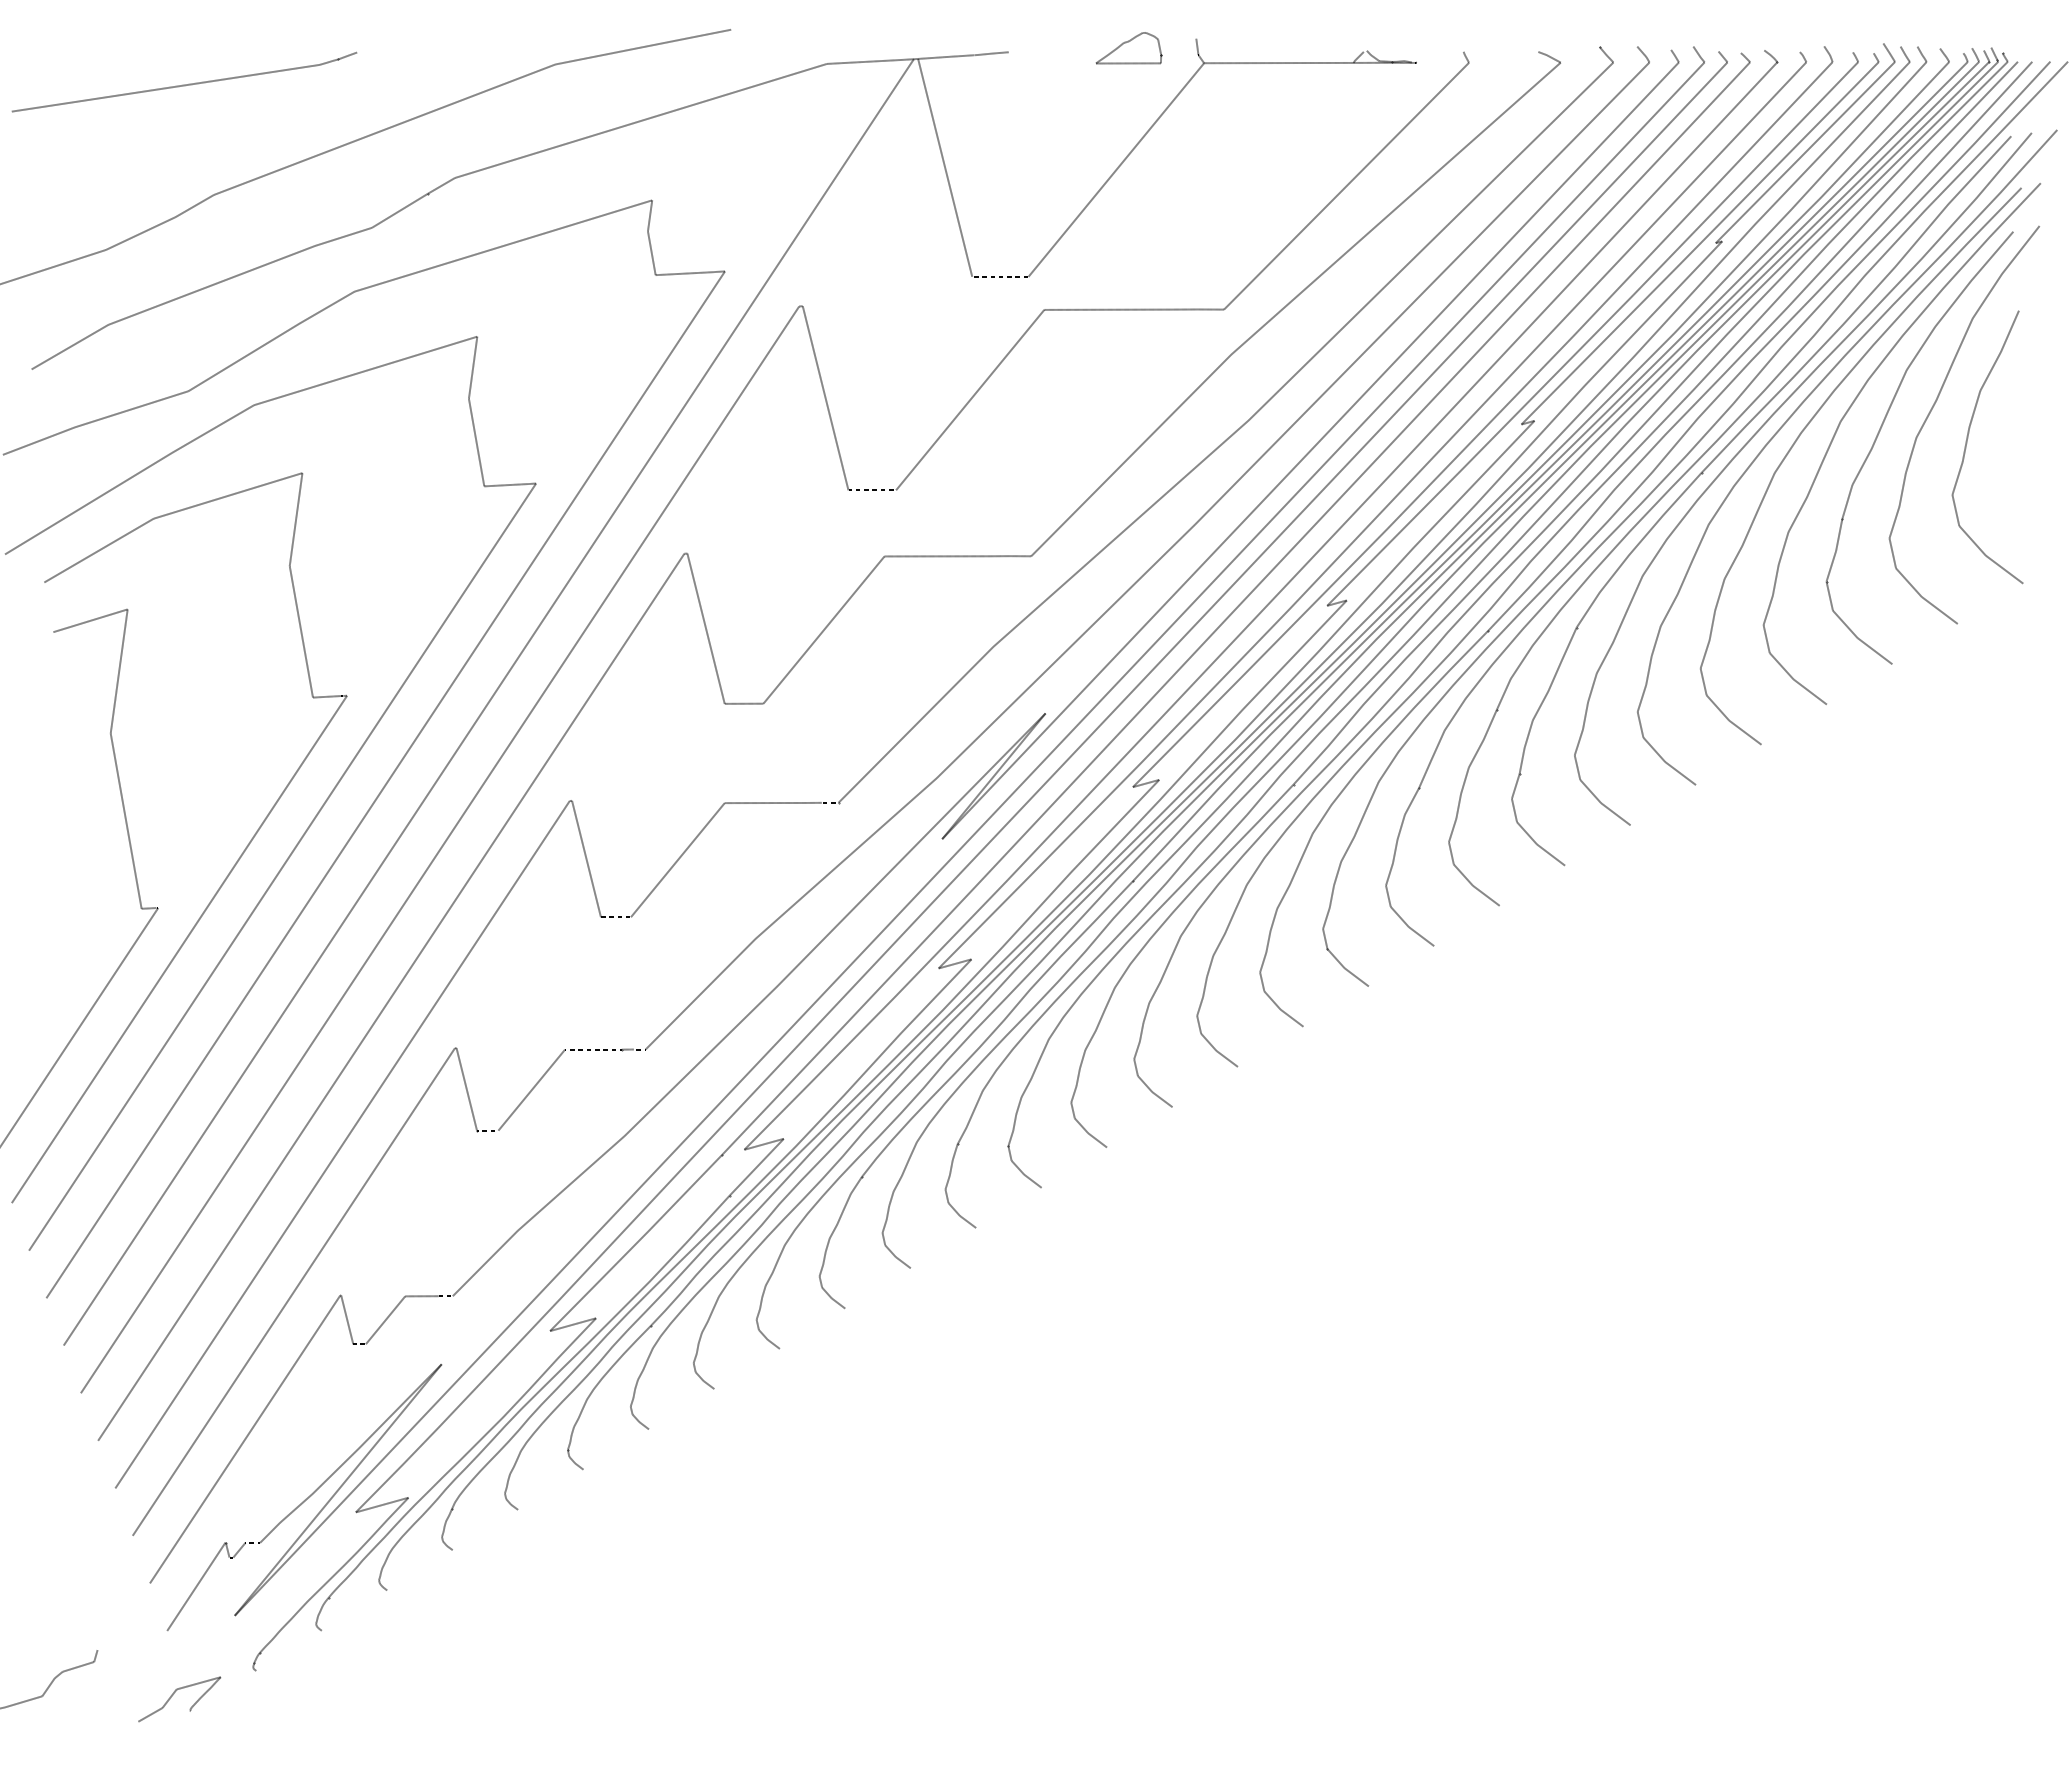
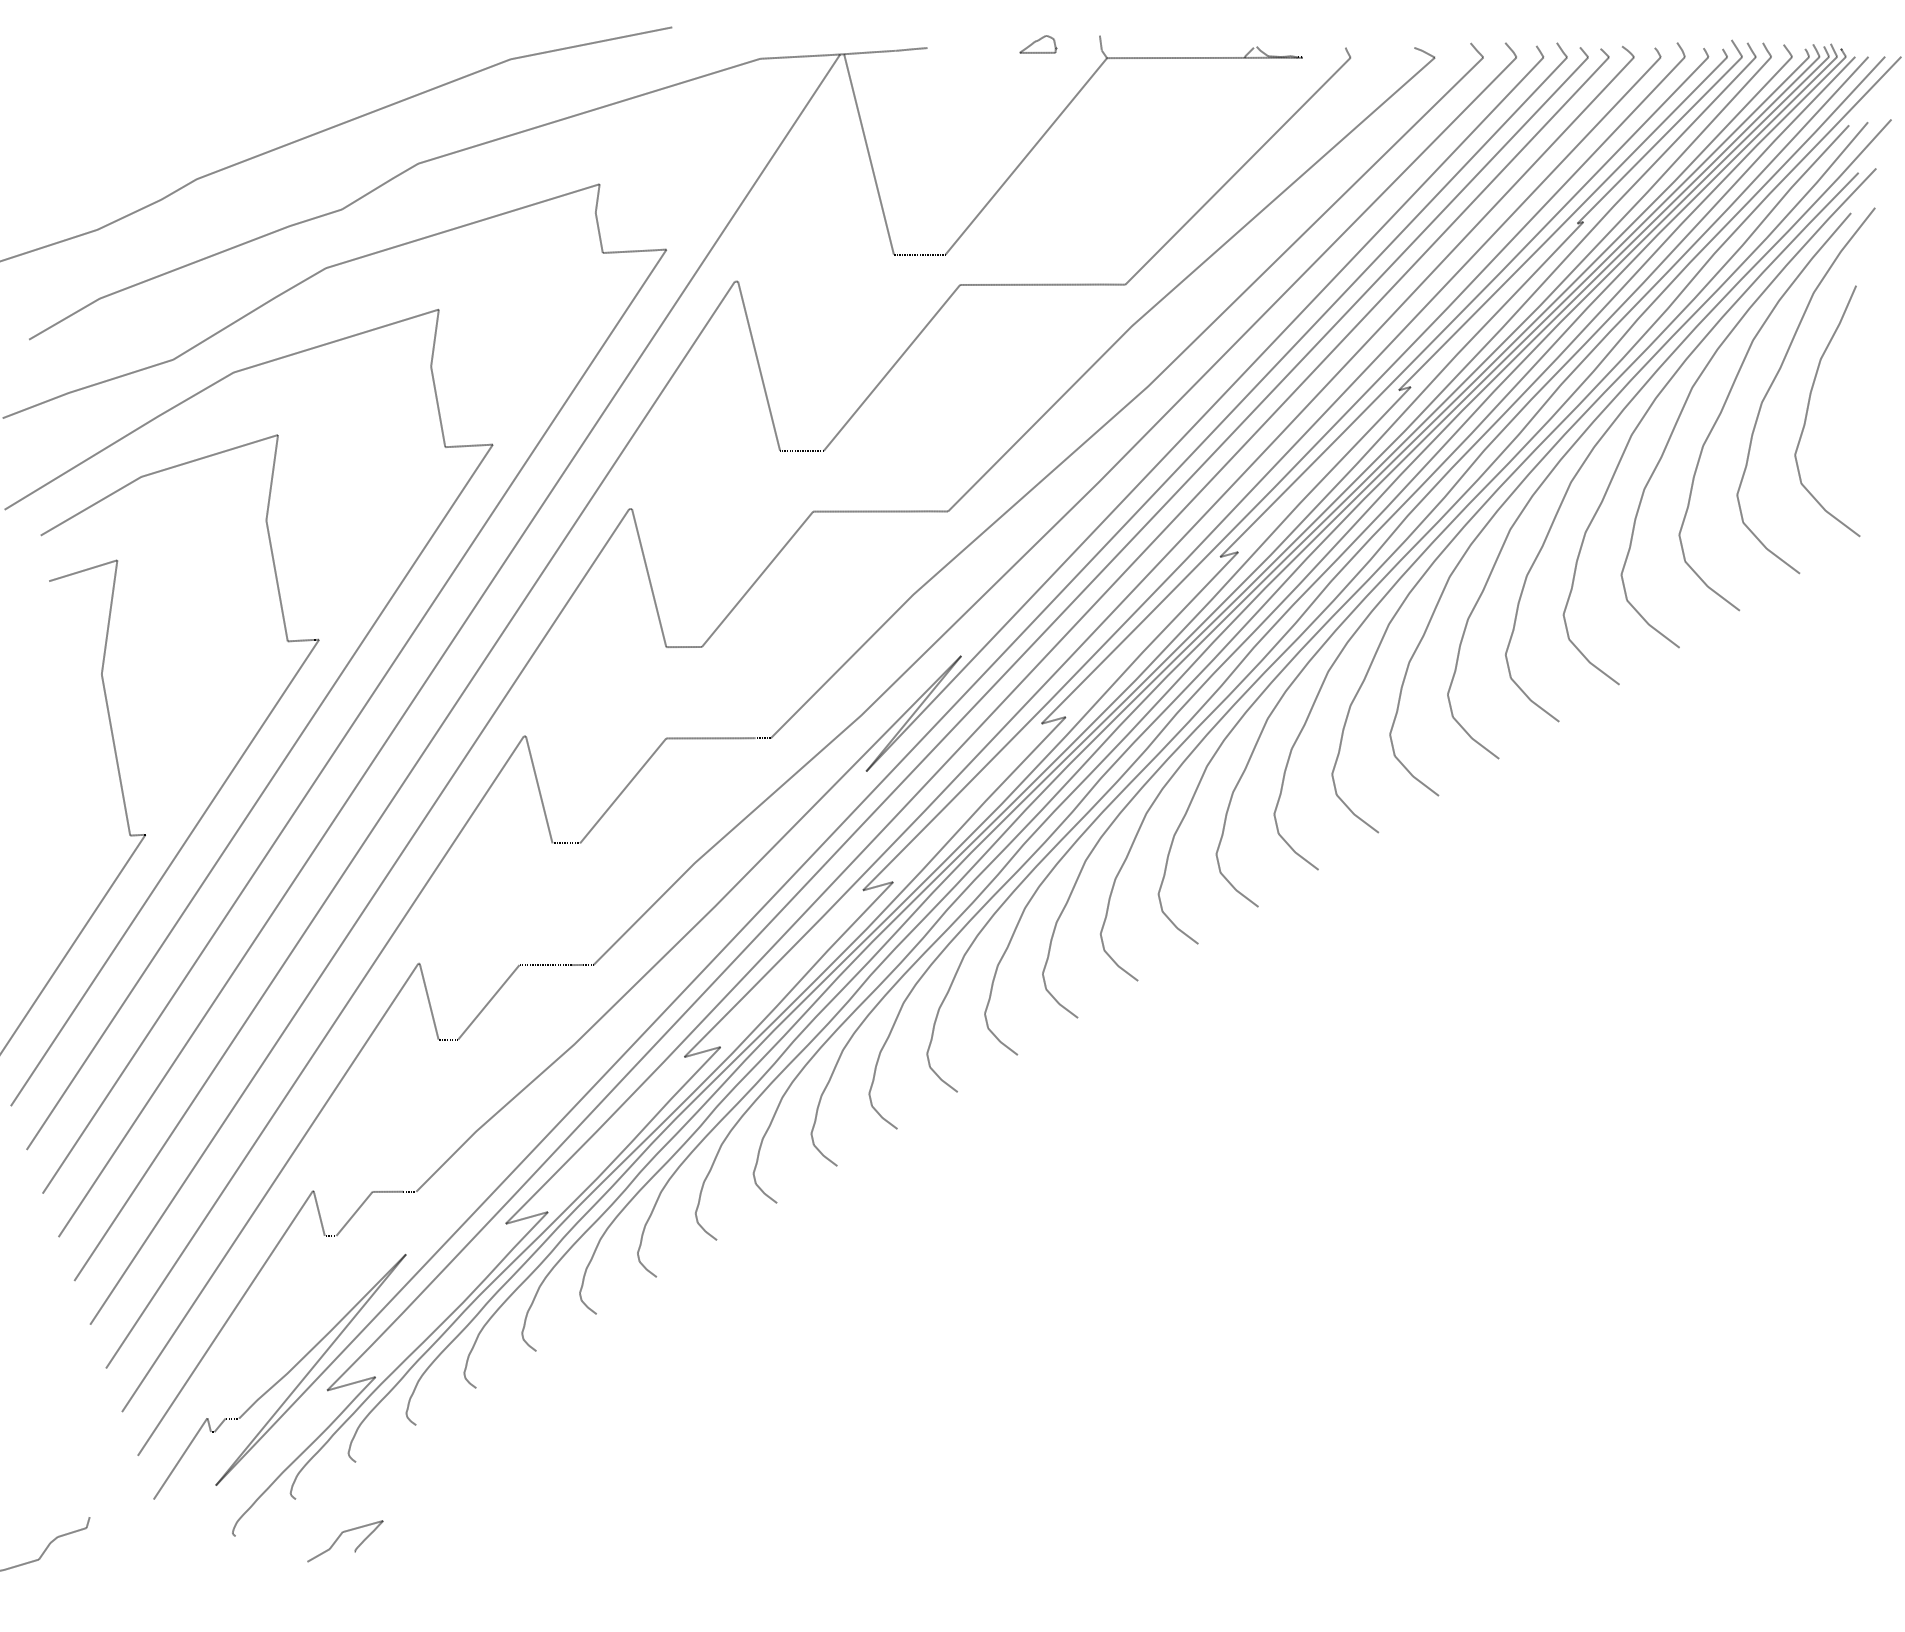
part: (1128, 48) -> (1037, 44), size x0.6
curve: (184, 84) -> (169, 77), removed
curve: (173, 1695) -> (339, 1537), moved

